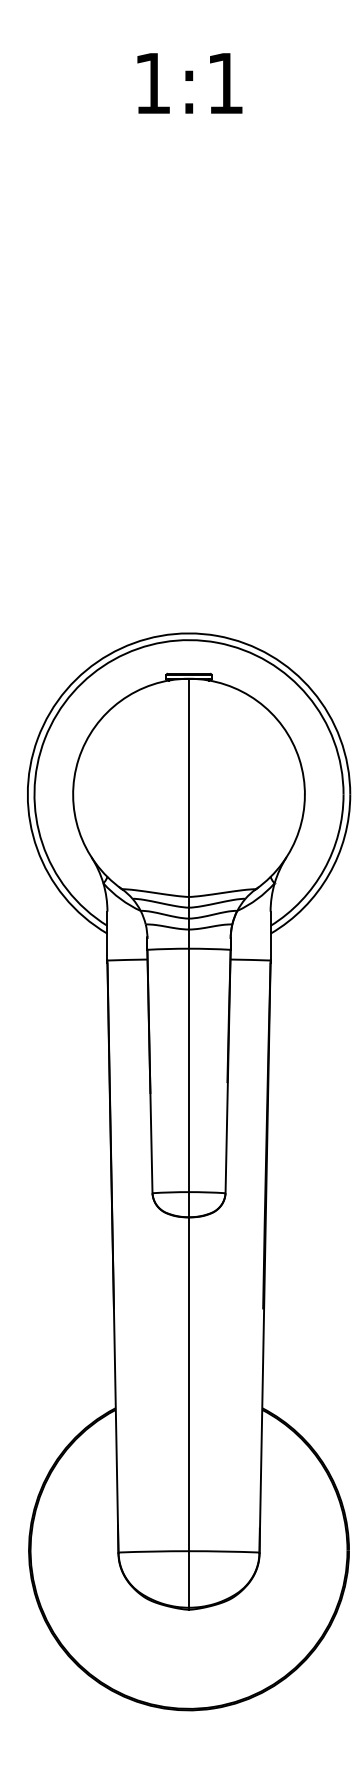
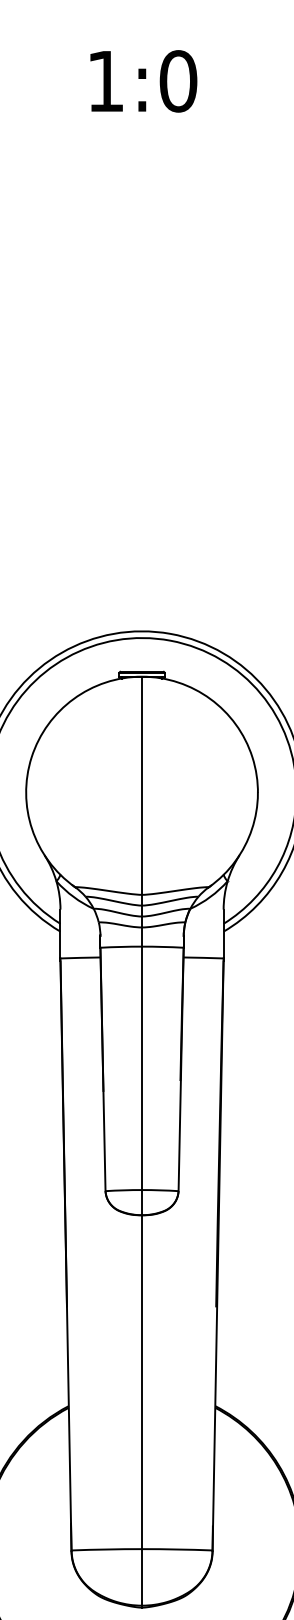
text: (225, 83) -> (178, 81), 1:1 -> 1:0

